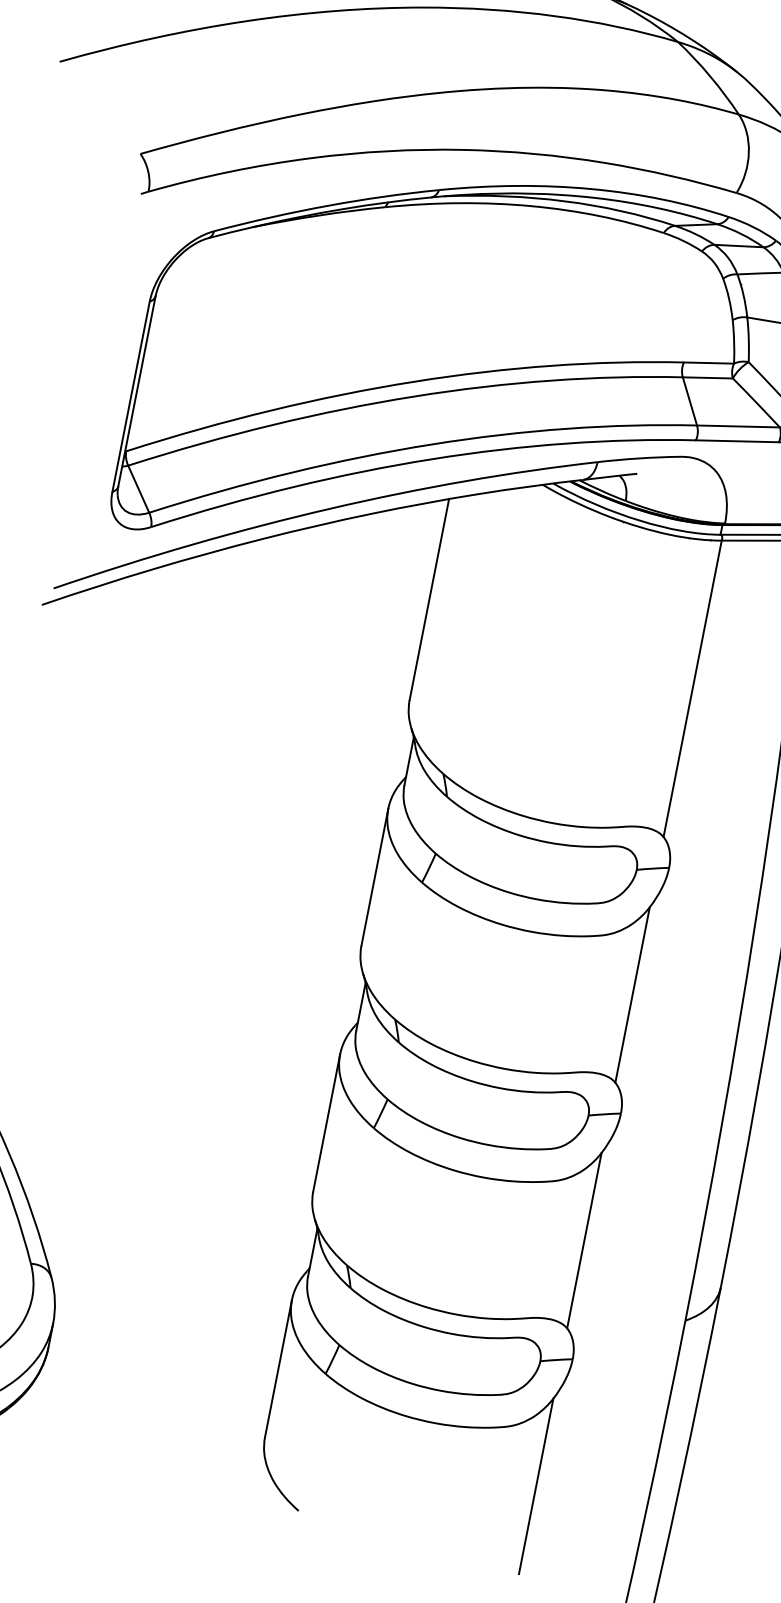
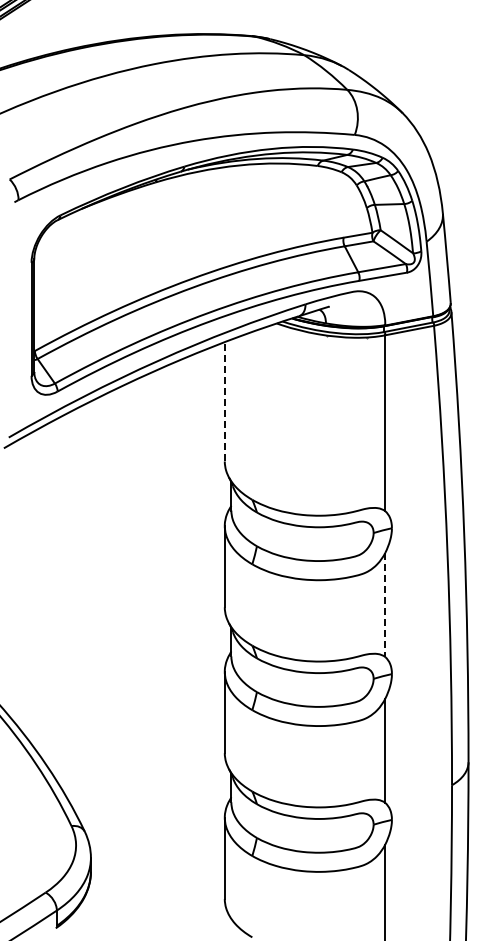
line: (428, 598) -> (224, 401), solid -> dashed
line: (632, 995) -> (385, 605), solid -> dashed

